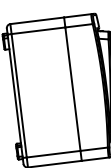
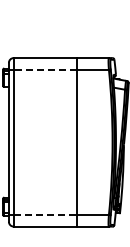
line: (38, 30) -> (45, 69), solid -> dashed
line: (53, 153) -> (45, 214), solid -> dashed

